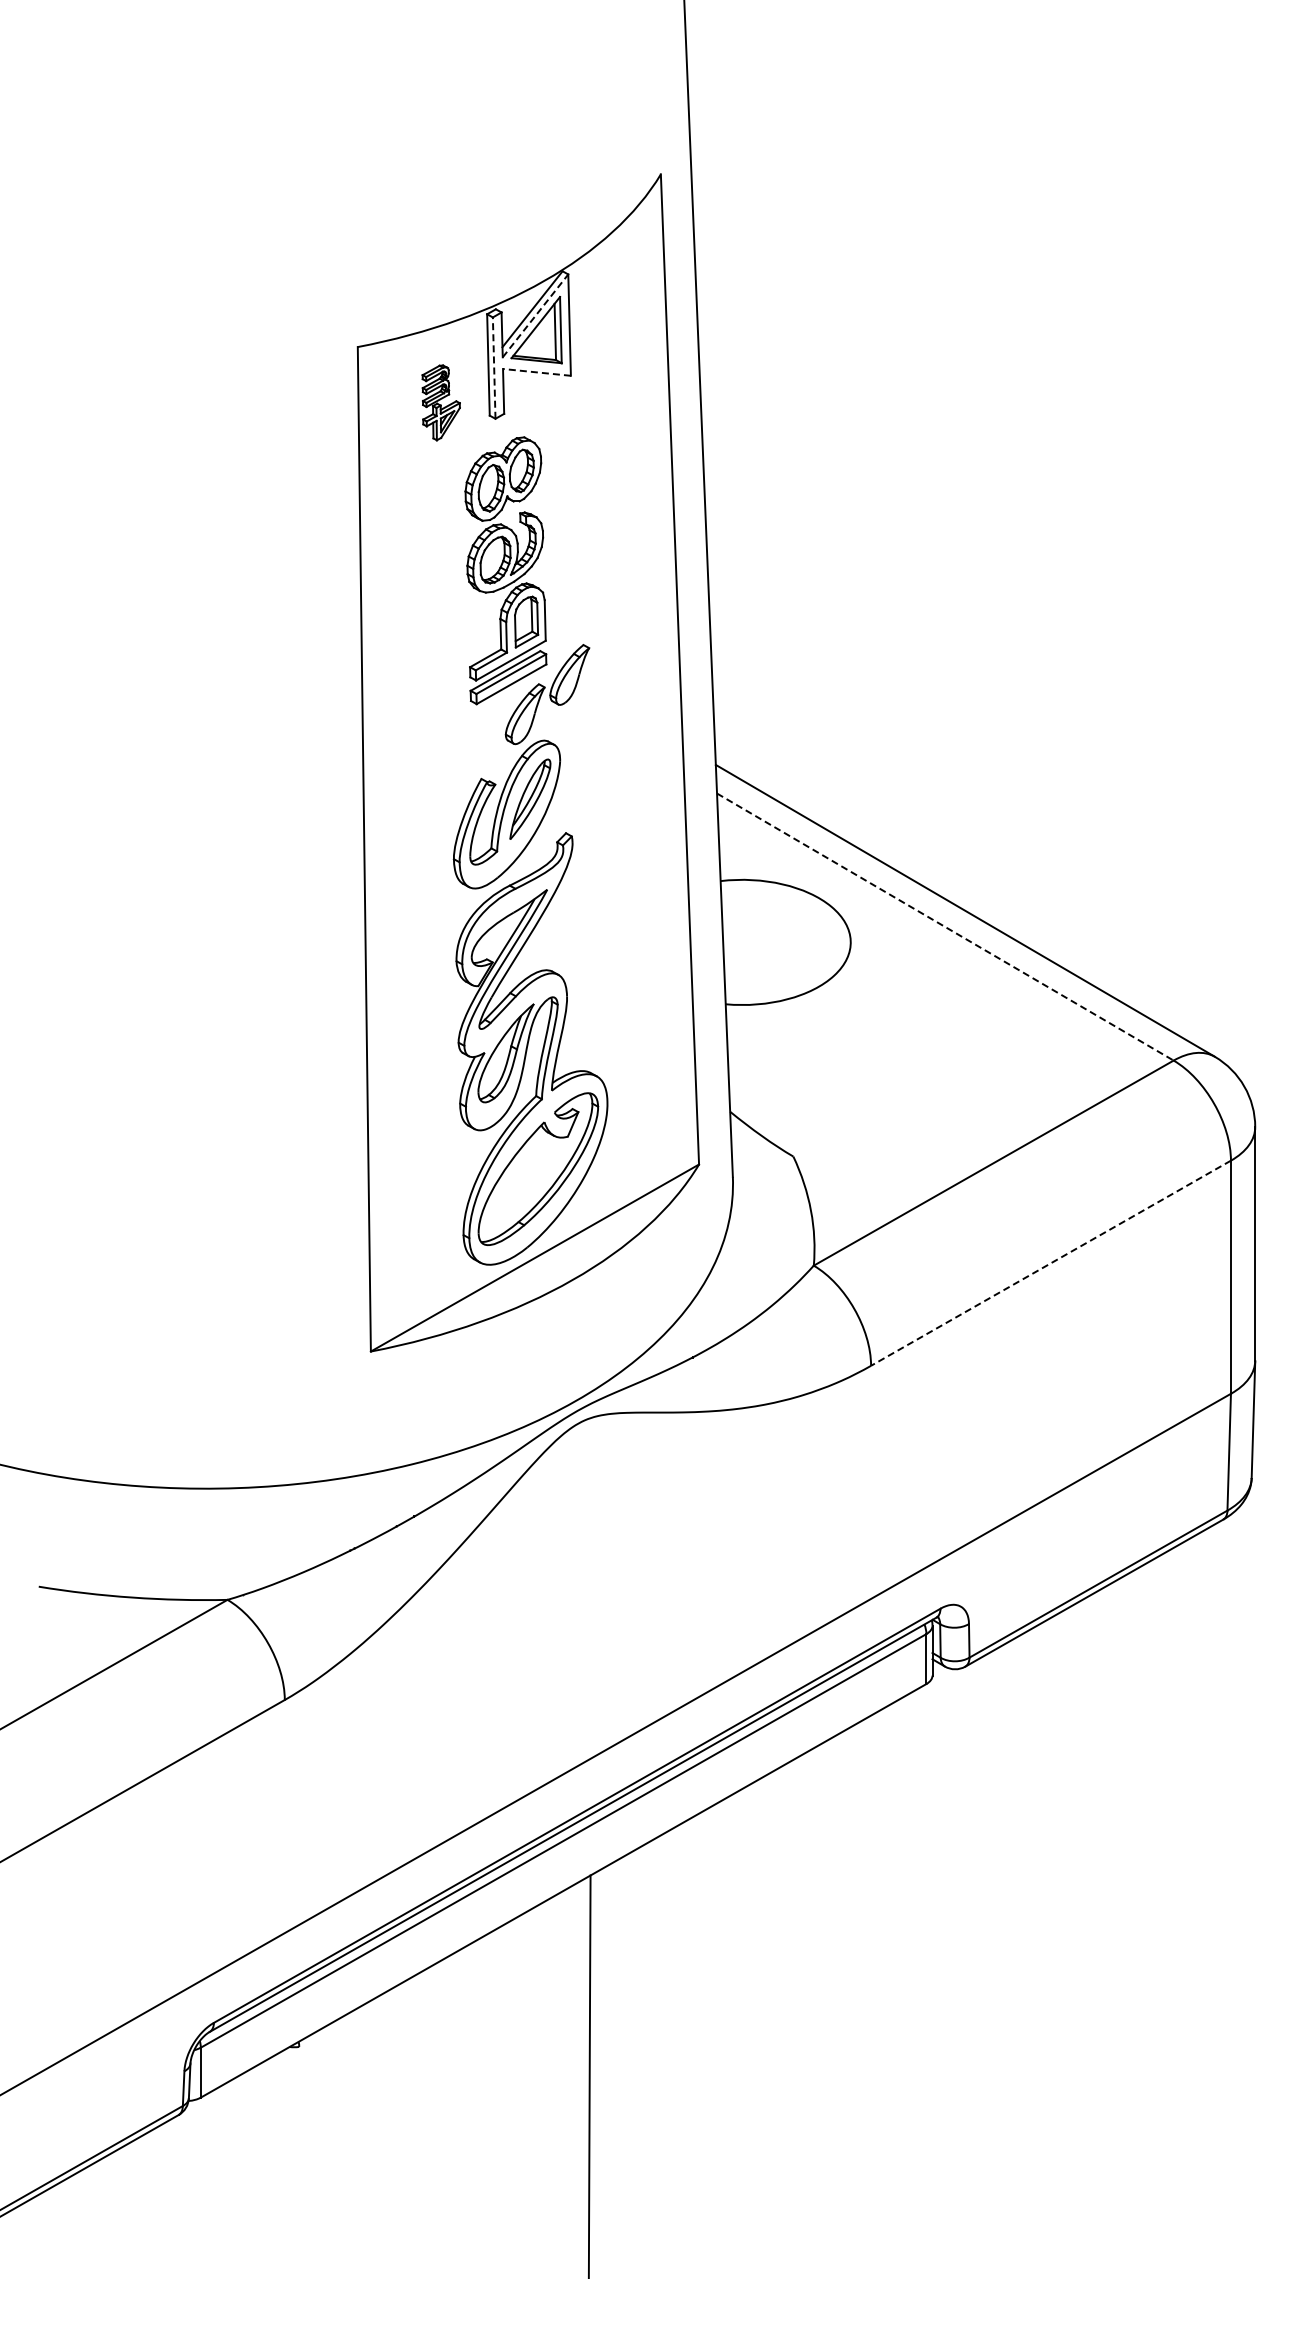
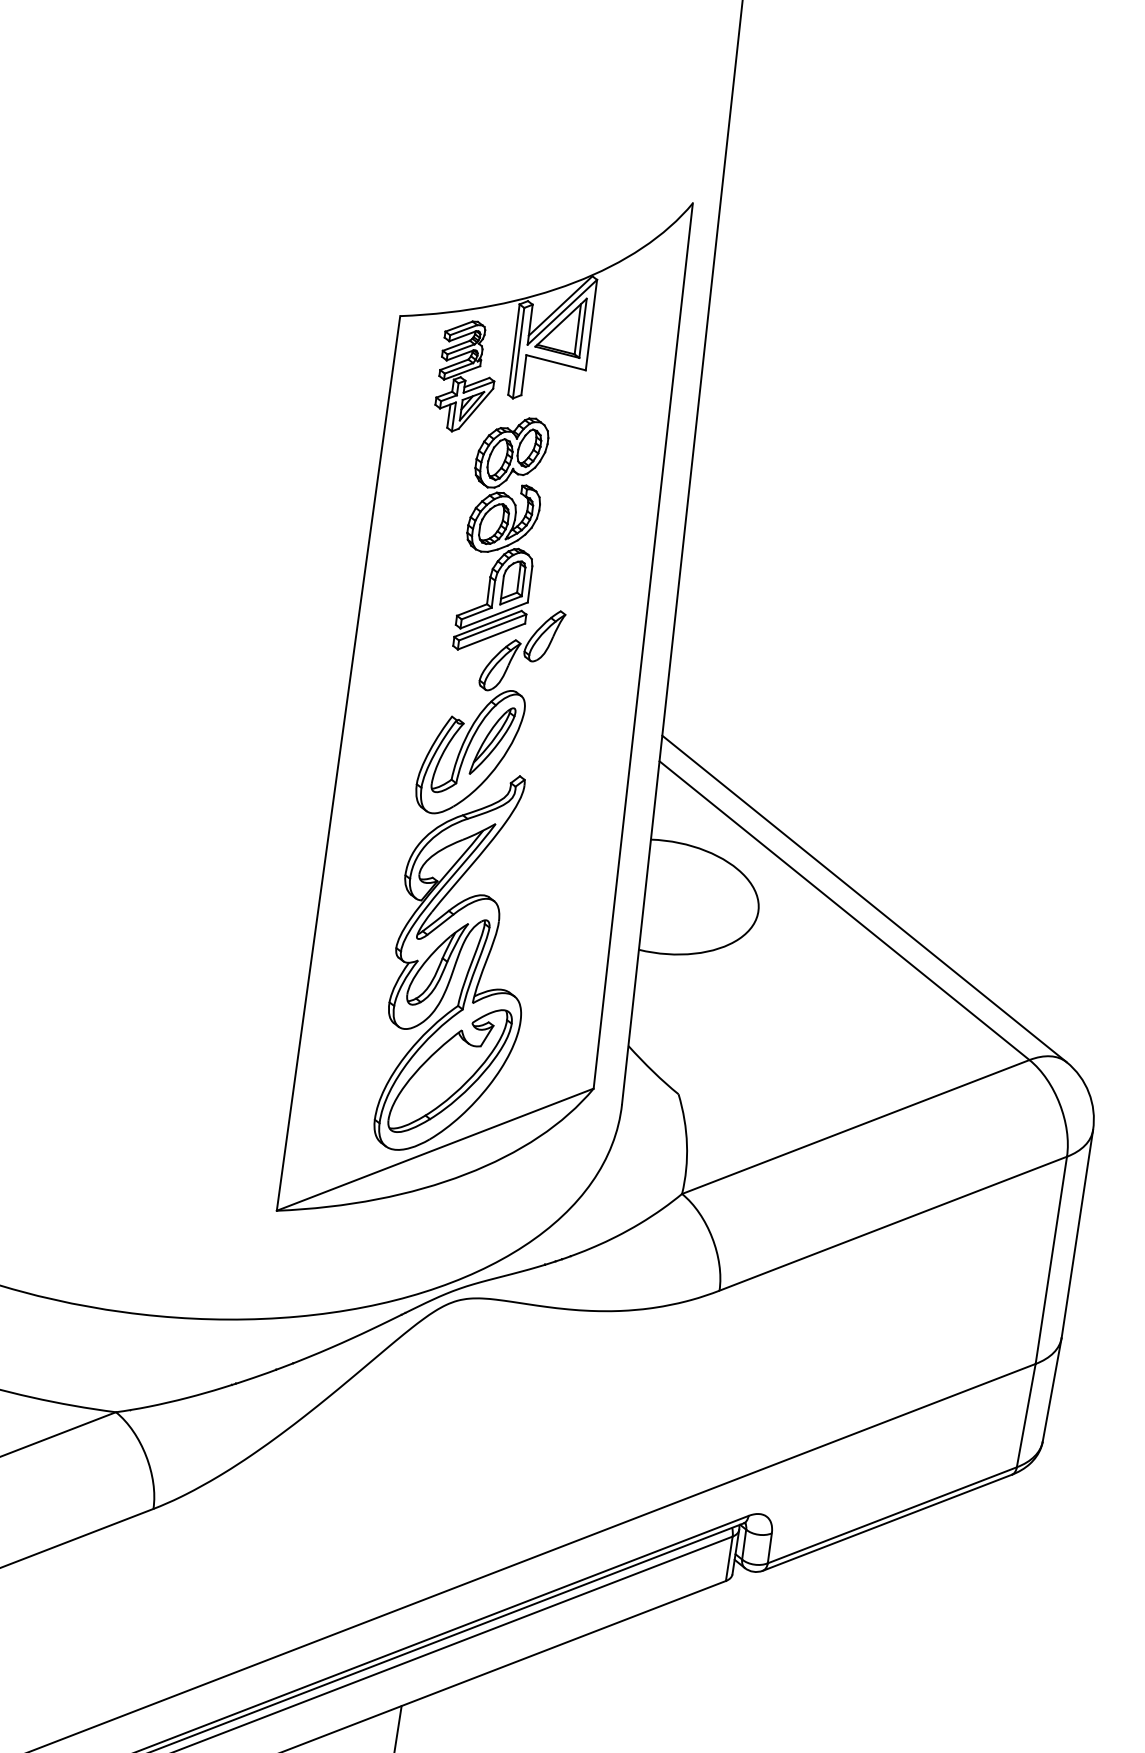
line: (535, 315) -> (562, 311), dashed -> solid
line: (494, 368) -> (518, 353), dashed -> solid
line: (536, 372) -> (555, 362), dashed -> solid
part: (441, 402) -> (467, 376), size x1.67
line: (945, 927) -> (844, 911), dashed -> solid
line: (1050, 1263) -> (892, 1223), dashed -> solid

